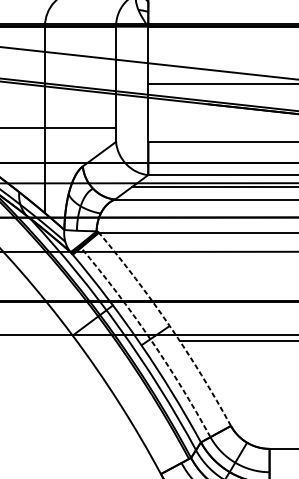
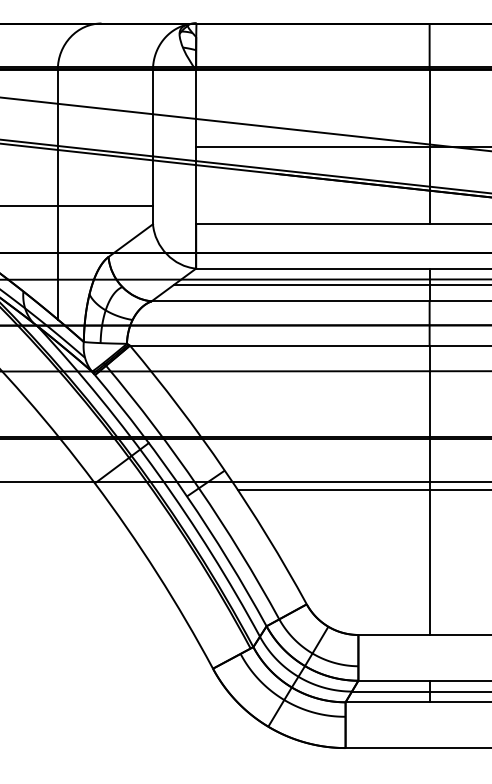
arc: (169, 325) -> (224, 470), dashed -> solid
arc: (150, 339) -> (199, 488), dashed -> solid

